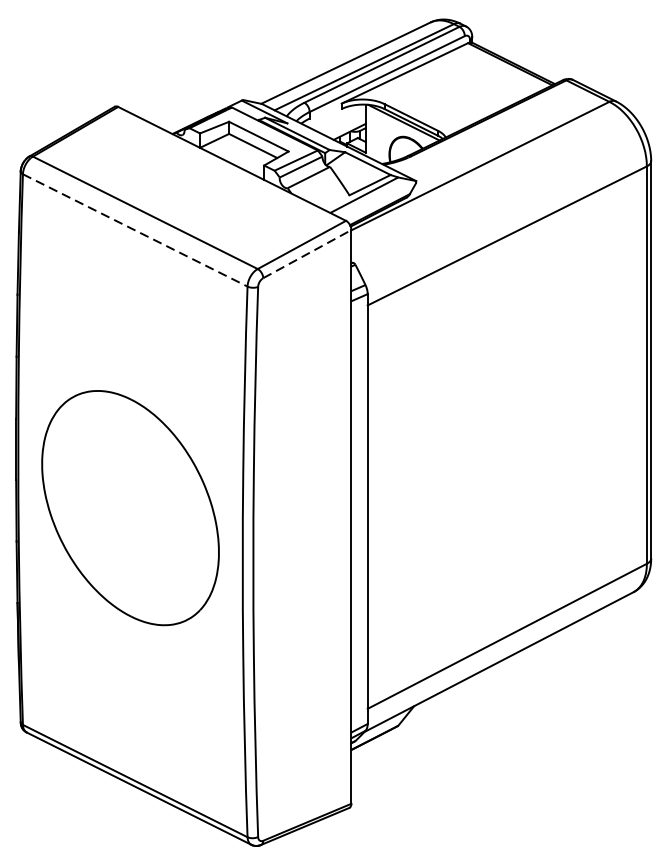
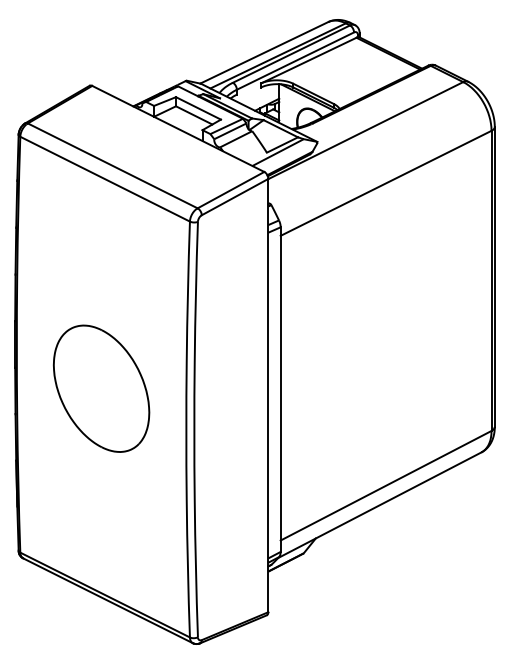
line: (135, 230) -> (105, 179), dashed -> solid
line: (307, 254) -> (235, 197), dashed -> solid
part: (130, 507) -> (101, 388), size x0.71

